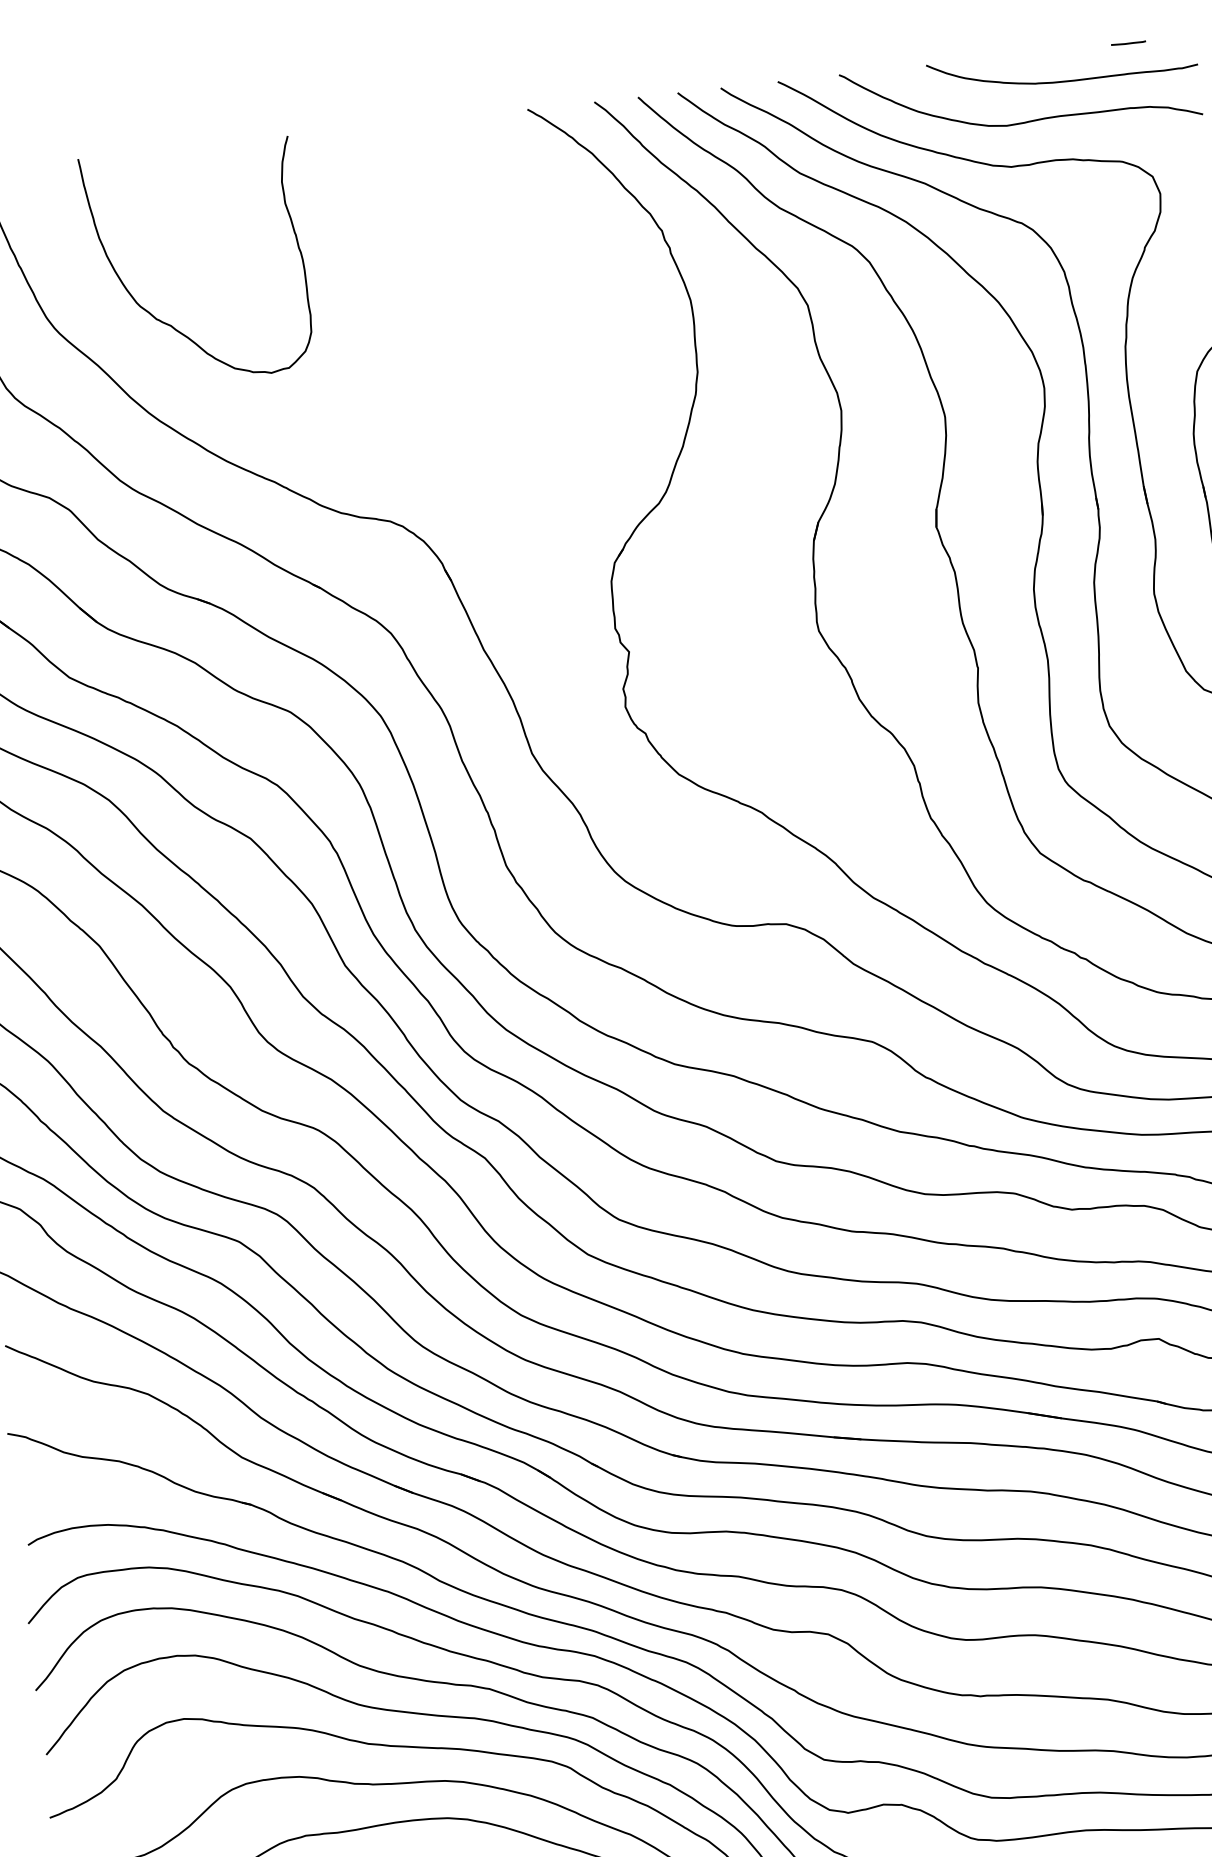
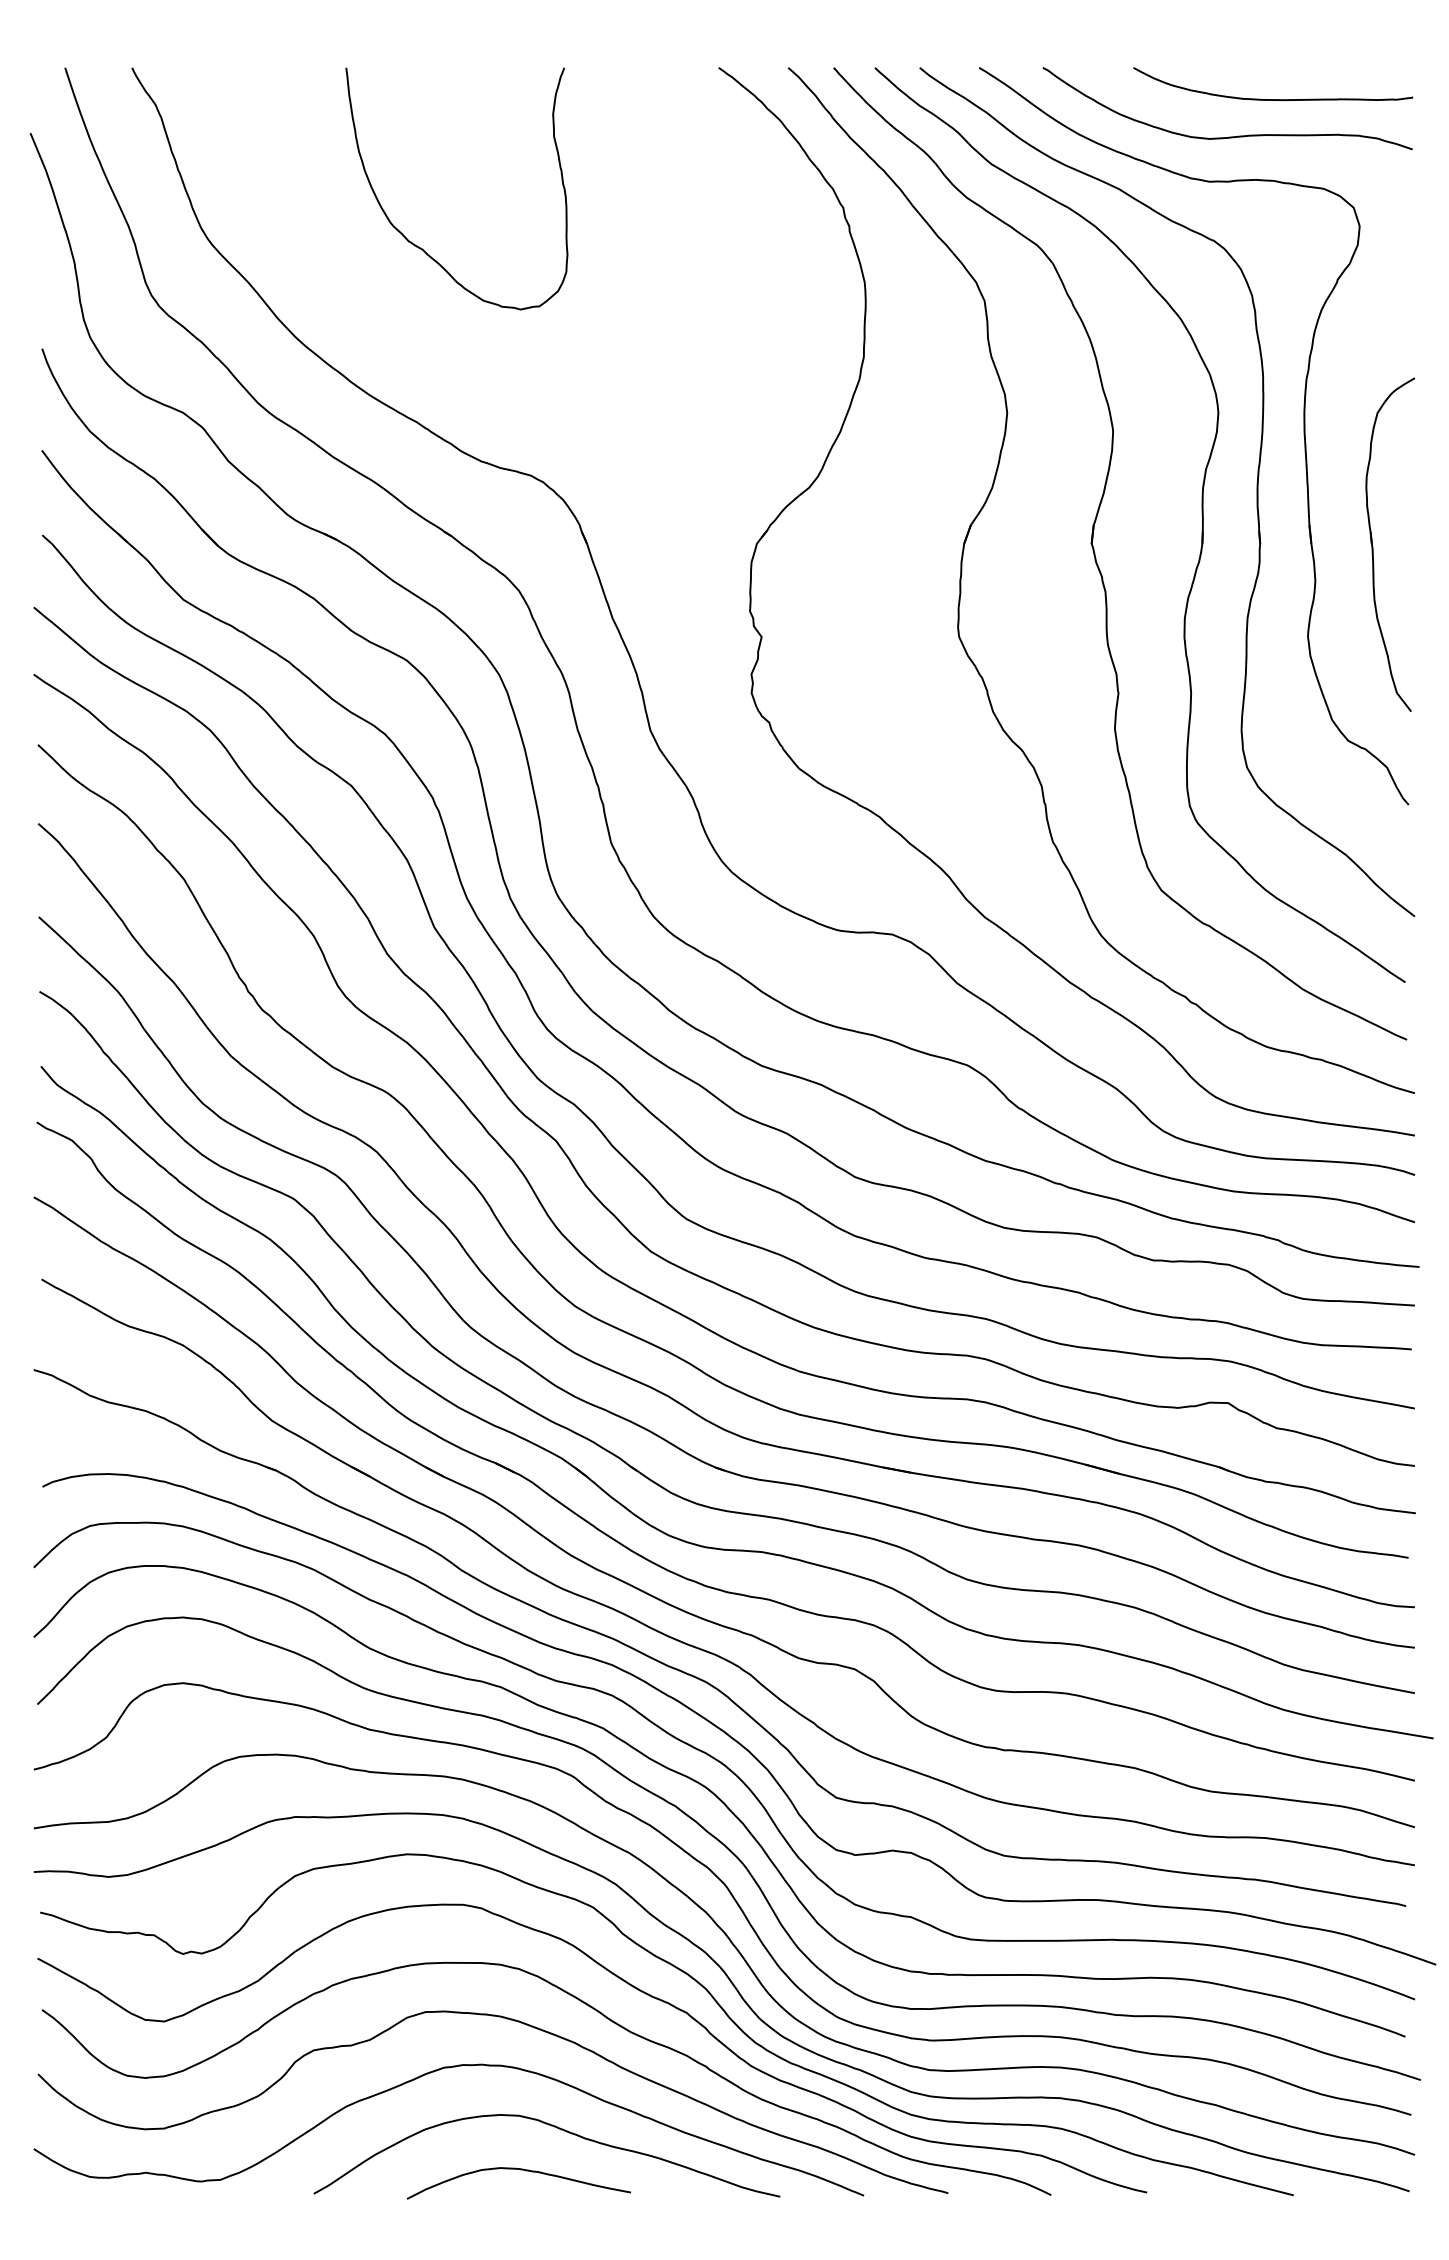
line: (1128, 42) -> (1344, 67), removed
curve: (167, 323) -> (419, 246), moved

